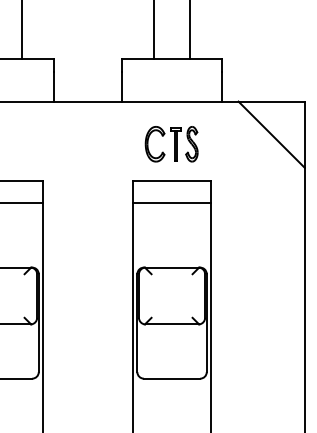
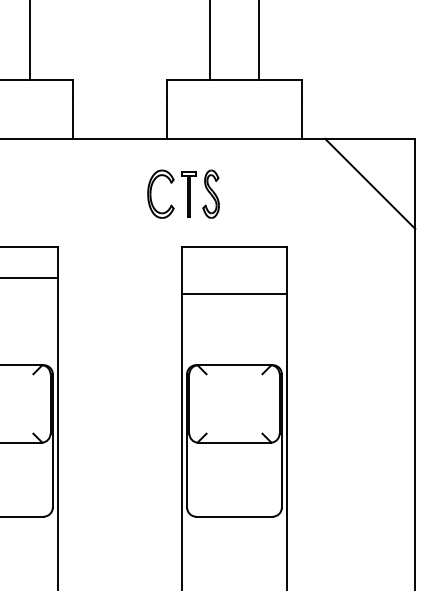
part: (171, 144) -> (183, 194), moved
line: (171, 203) -> (233, 294), moved

